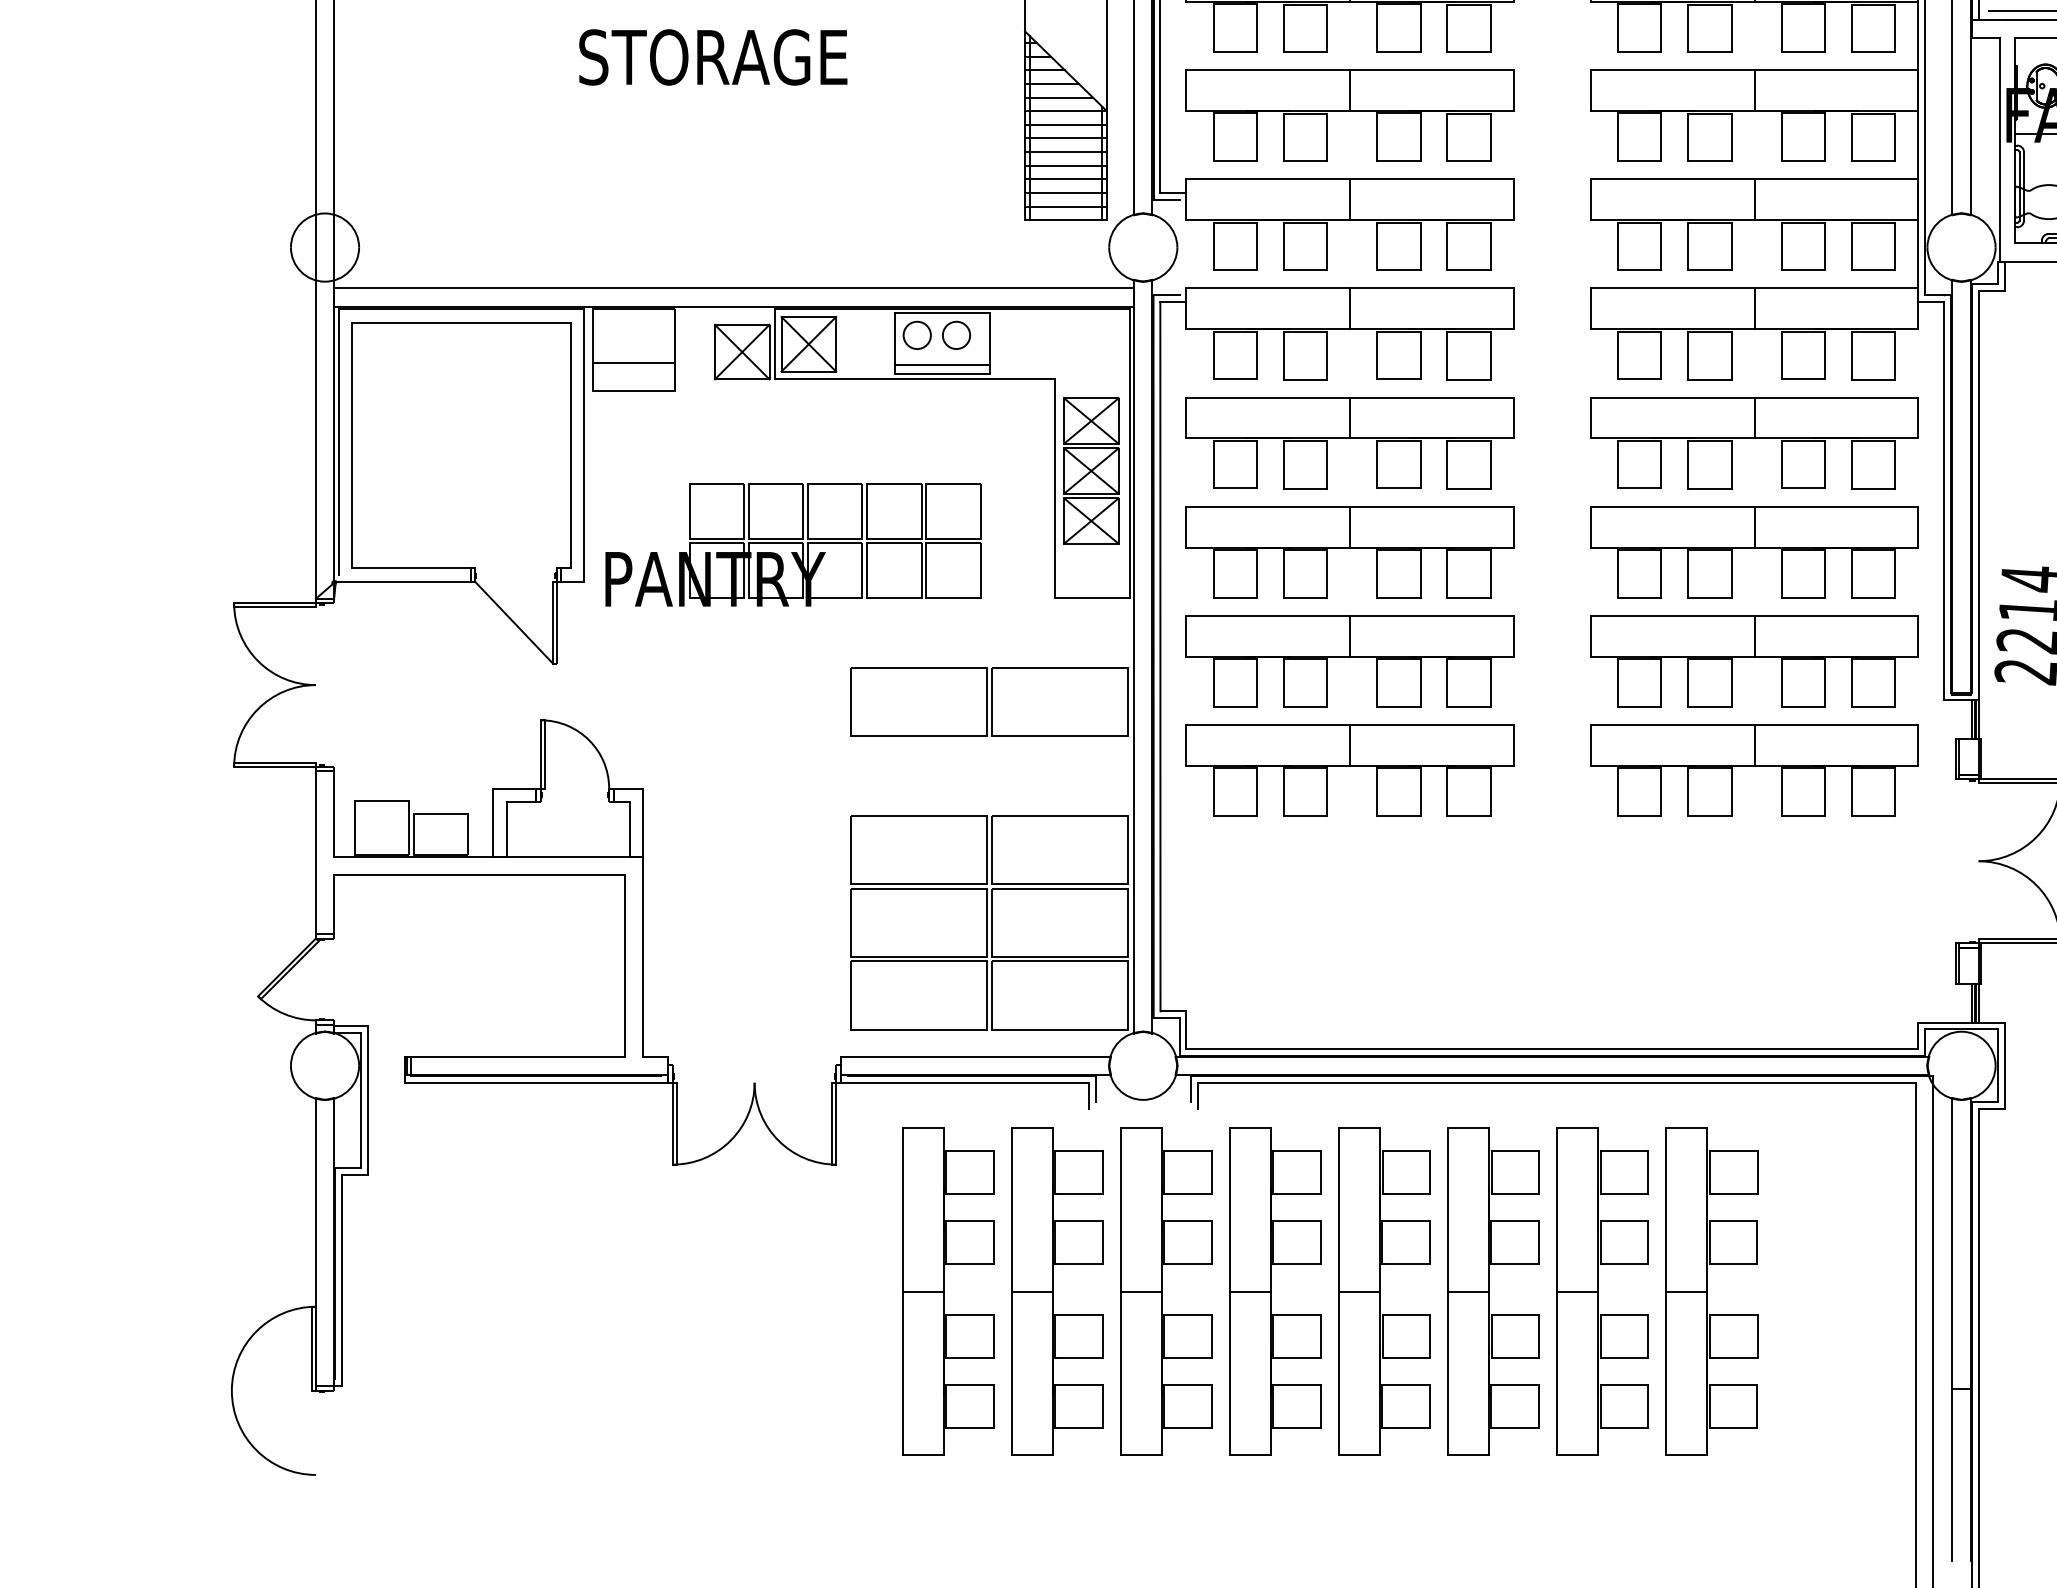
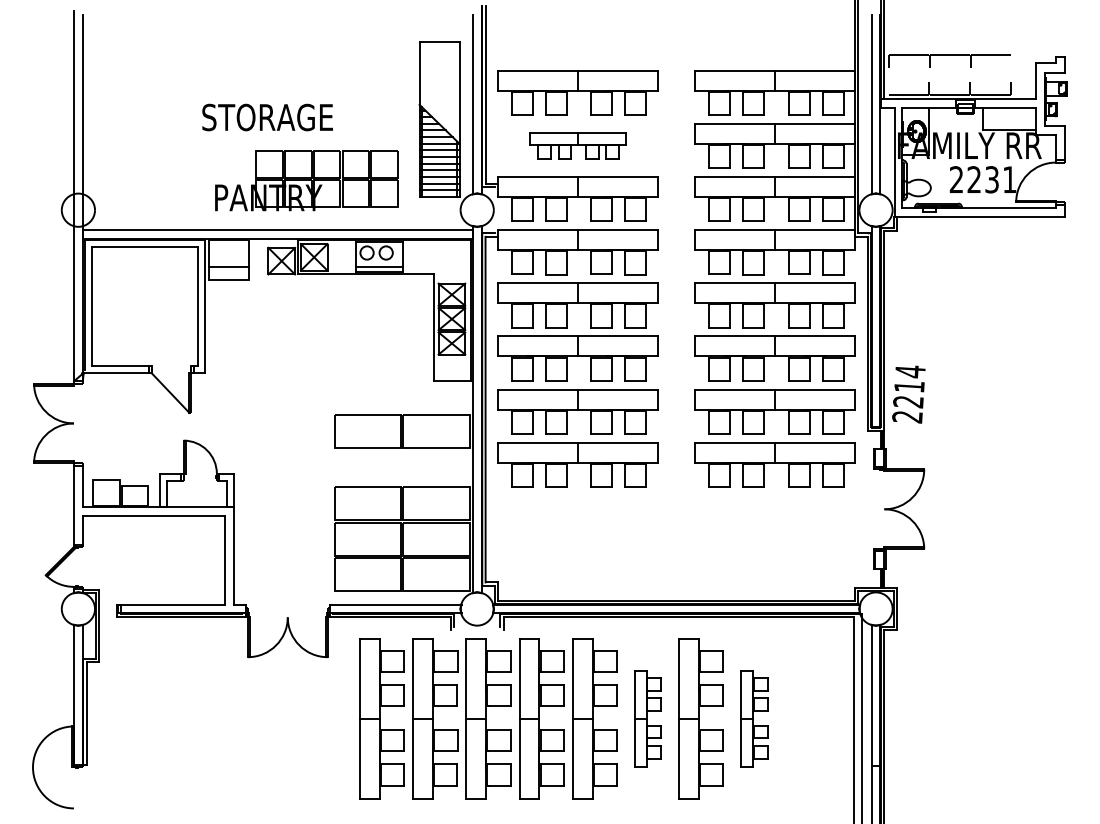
part: (1349, 114) -> (577, 145), size x0.6
part: (793, 543) -> (306, 180), moved
part: (1492, 1290) -> (647, 718), size x0.6
part: (1712, 1290) -> (754, 718), size x0.6

